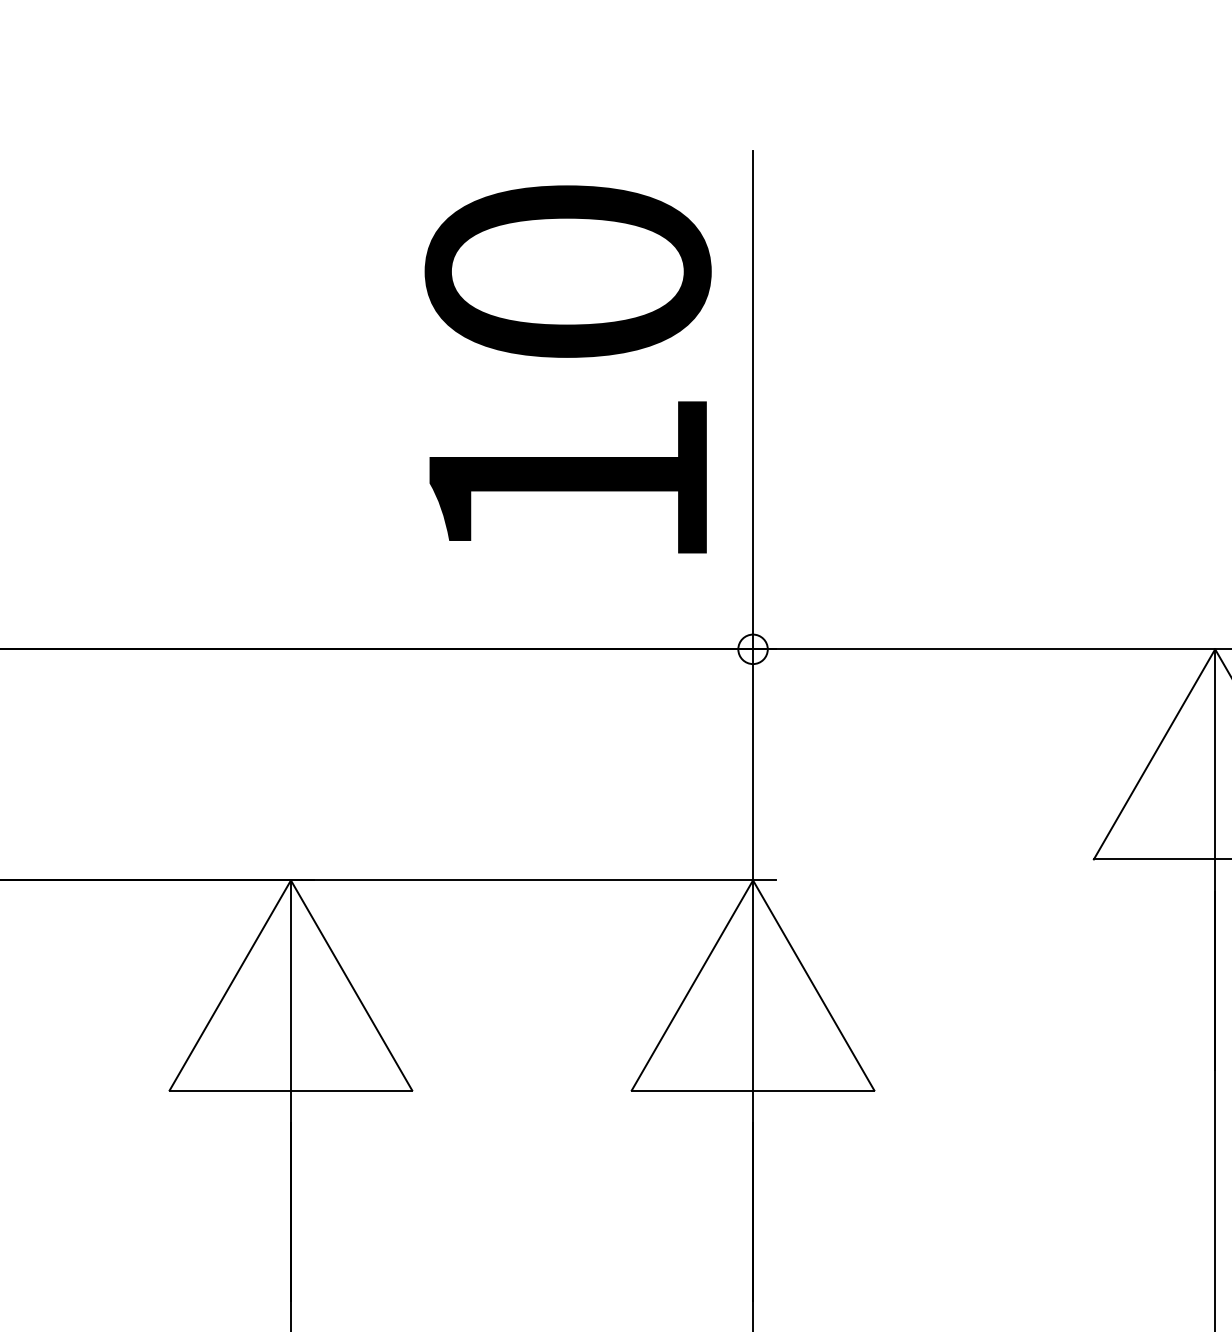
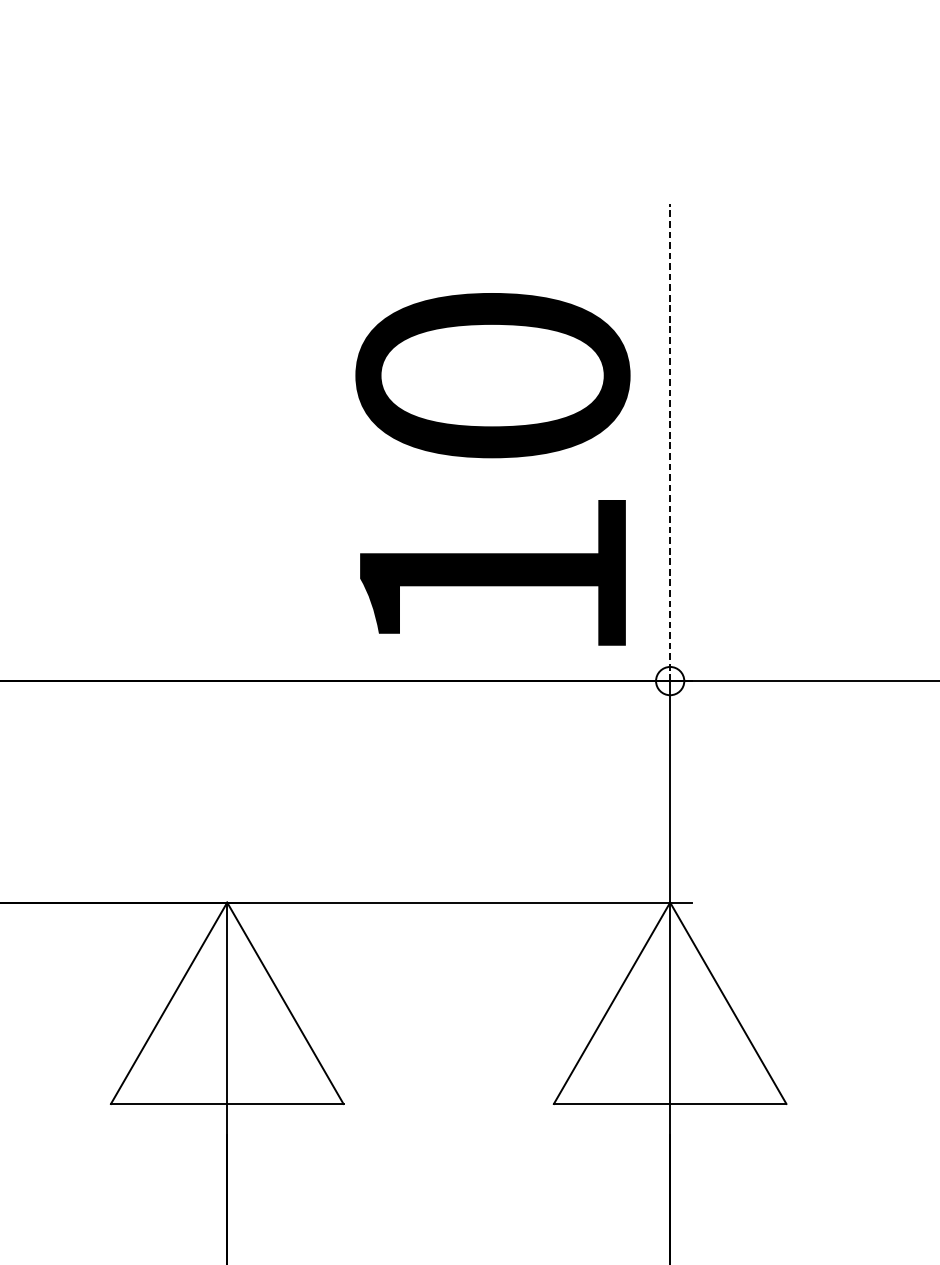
text: (567, 369) -> (492, 469), moved
line: (753, 400) -> (670, 442), solid -> dashed

